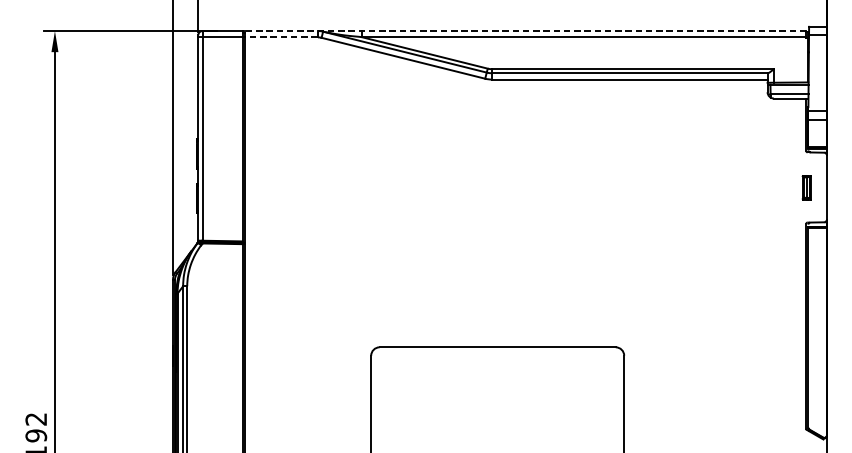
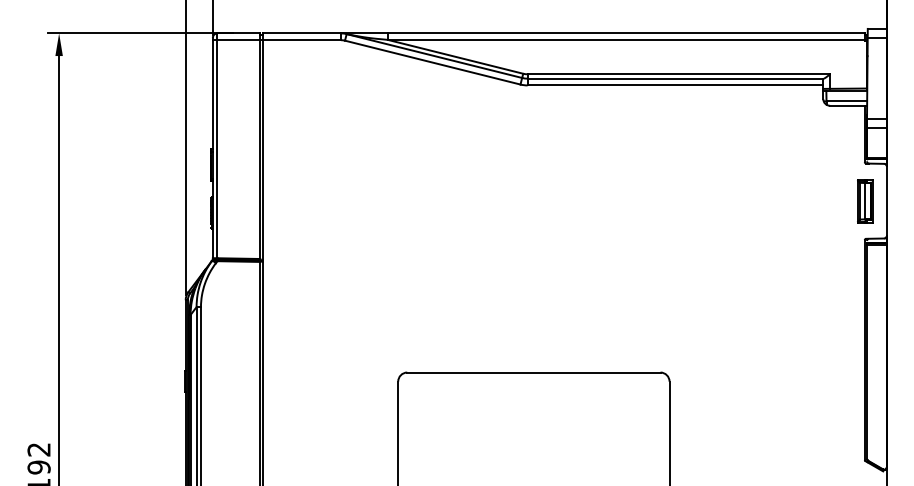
line: (525, 31) -> (563, 33), dashed -> solid
line: (280, 37) -> (301, 40), dashed -> solid
part: (806, 187) -> (865, 201), size x1.67

